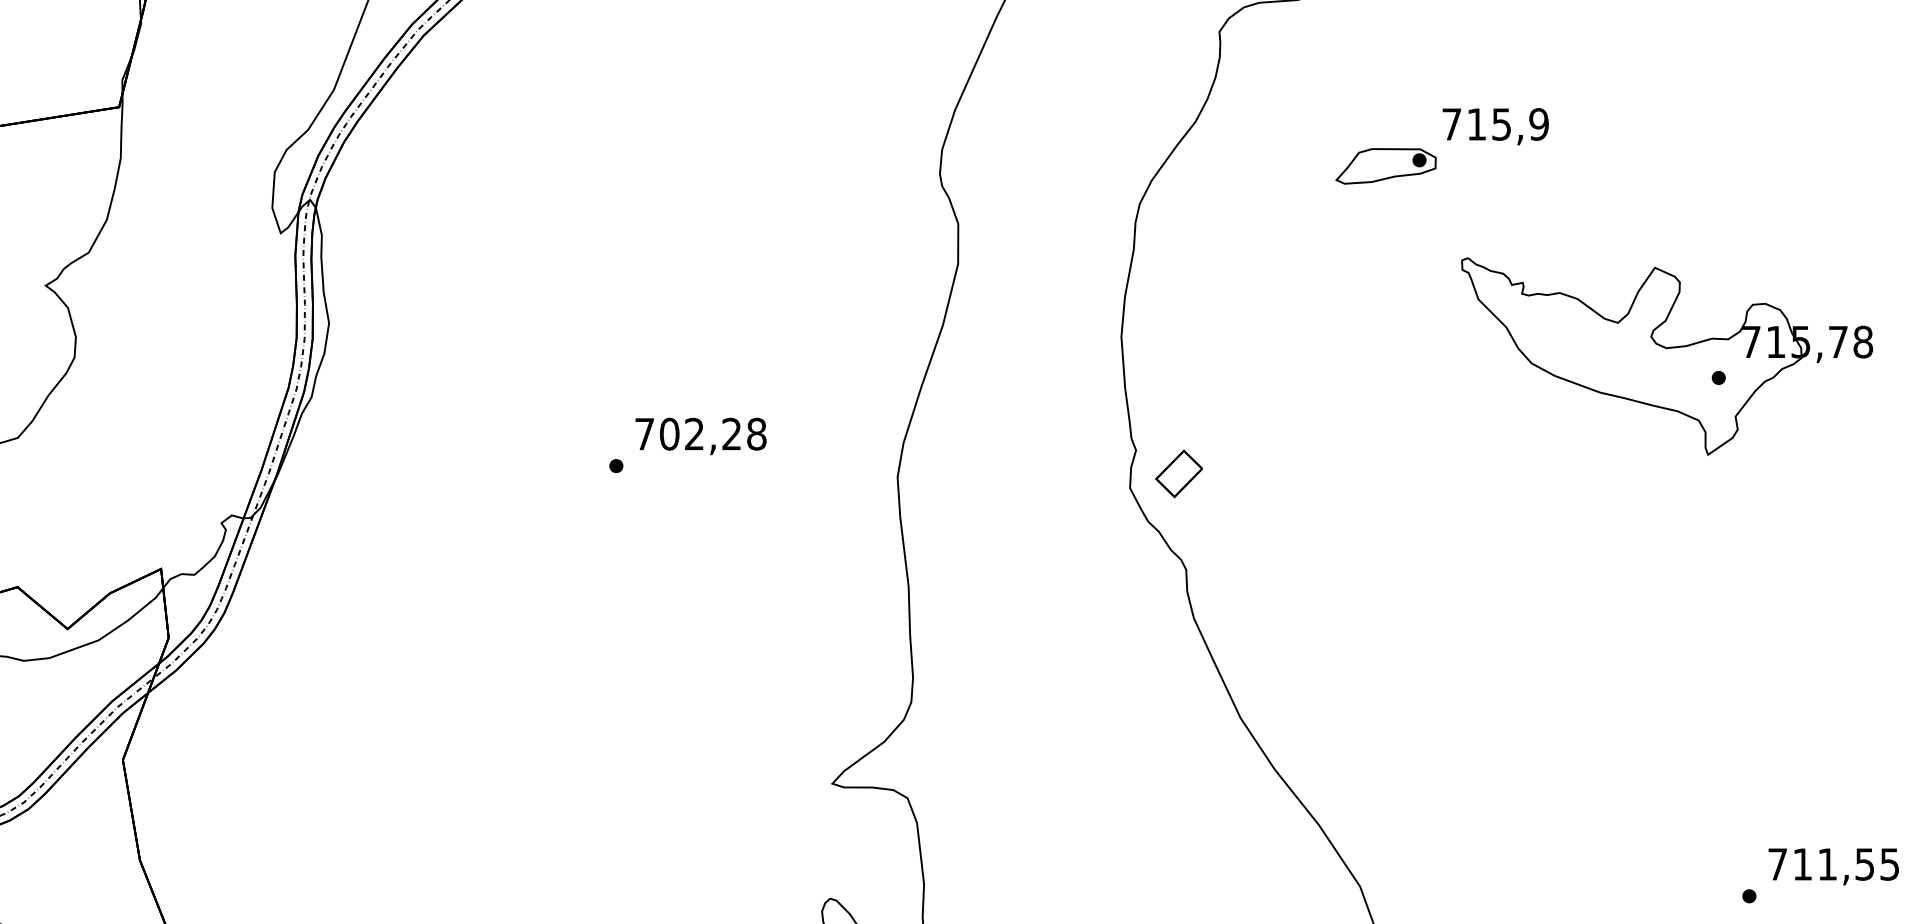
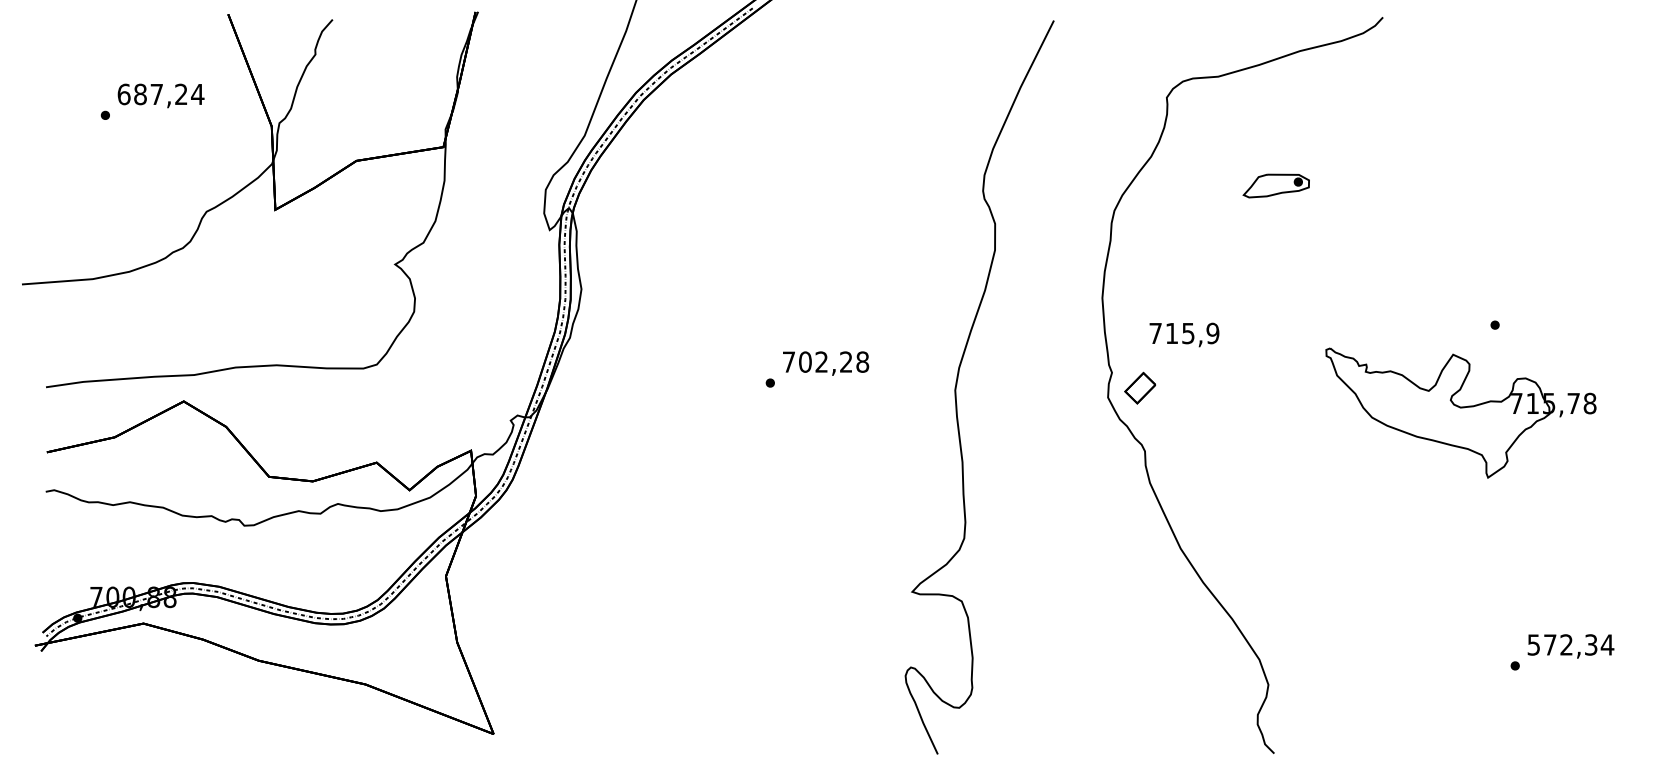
text: (1495, 125) -> (1184, 334), moved
part: (1666, 355) -> (1460, 412), moved
text: (1833, 863) -> (1570, 644), 711,55 -> 572,34

